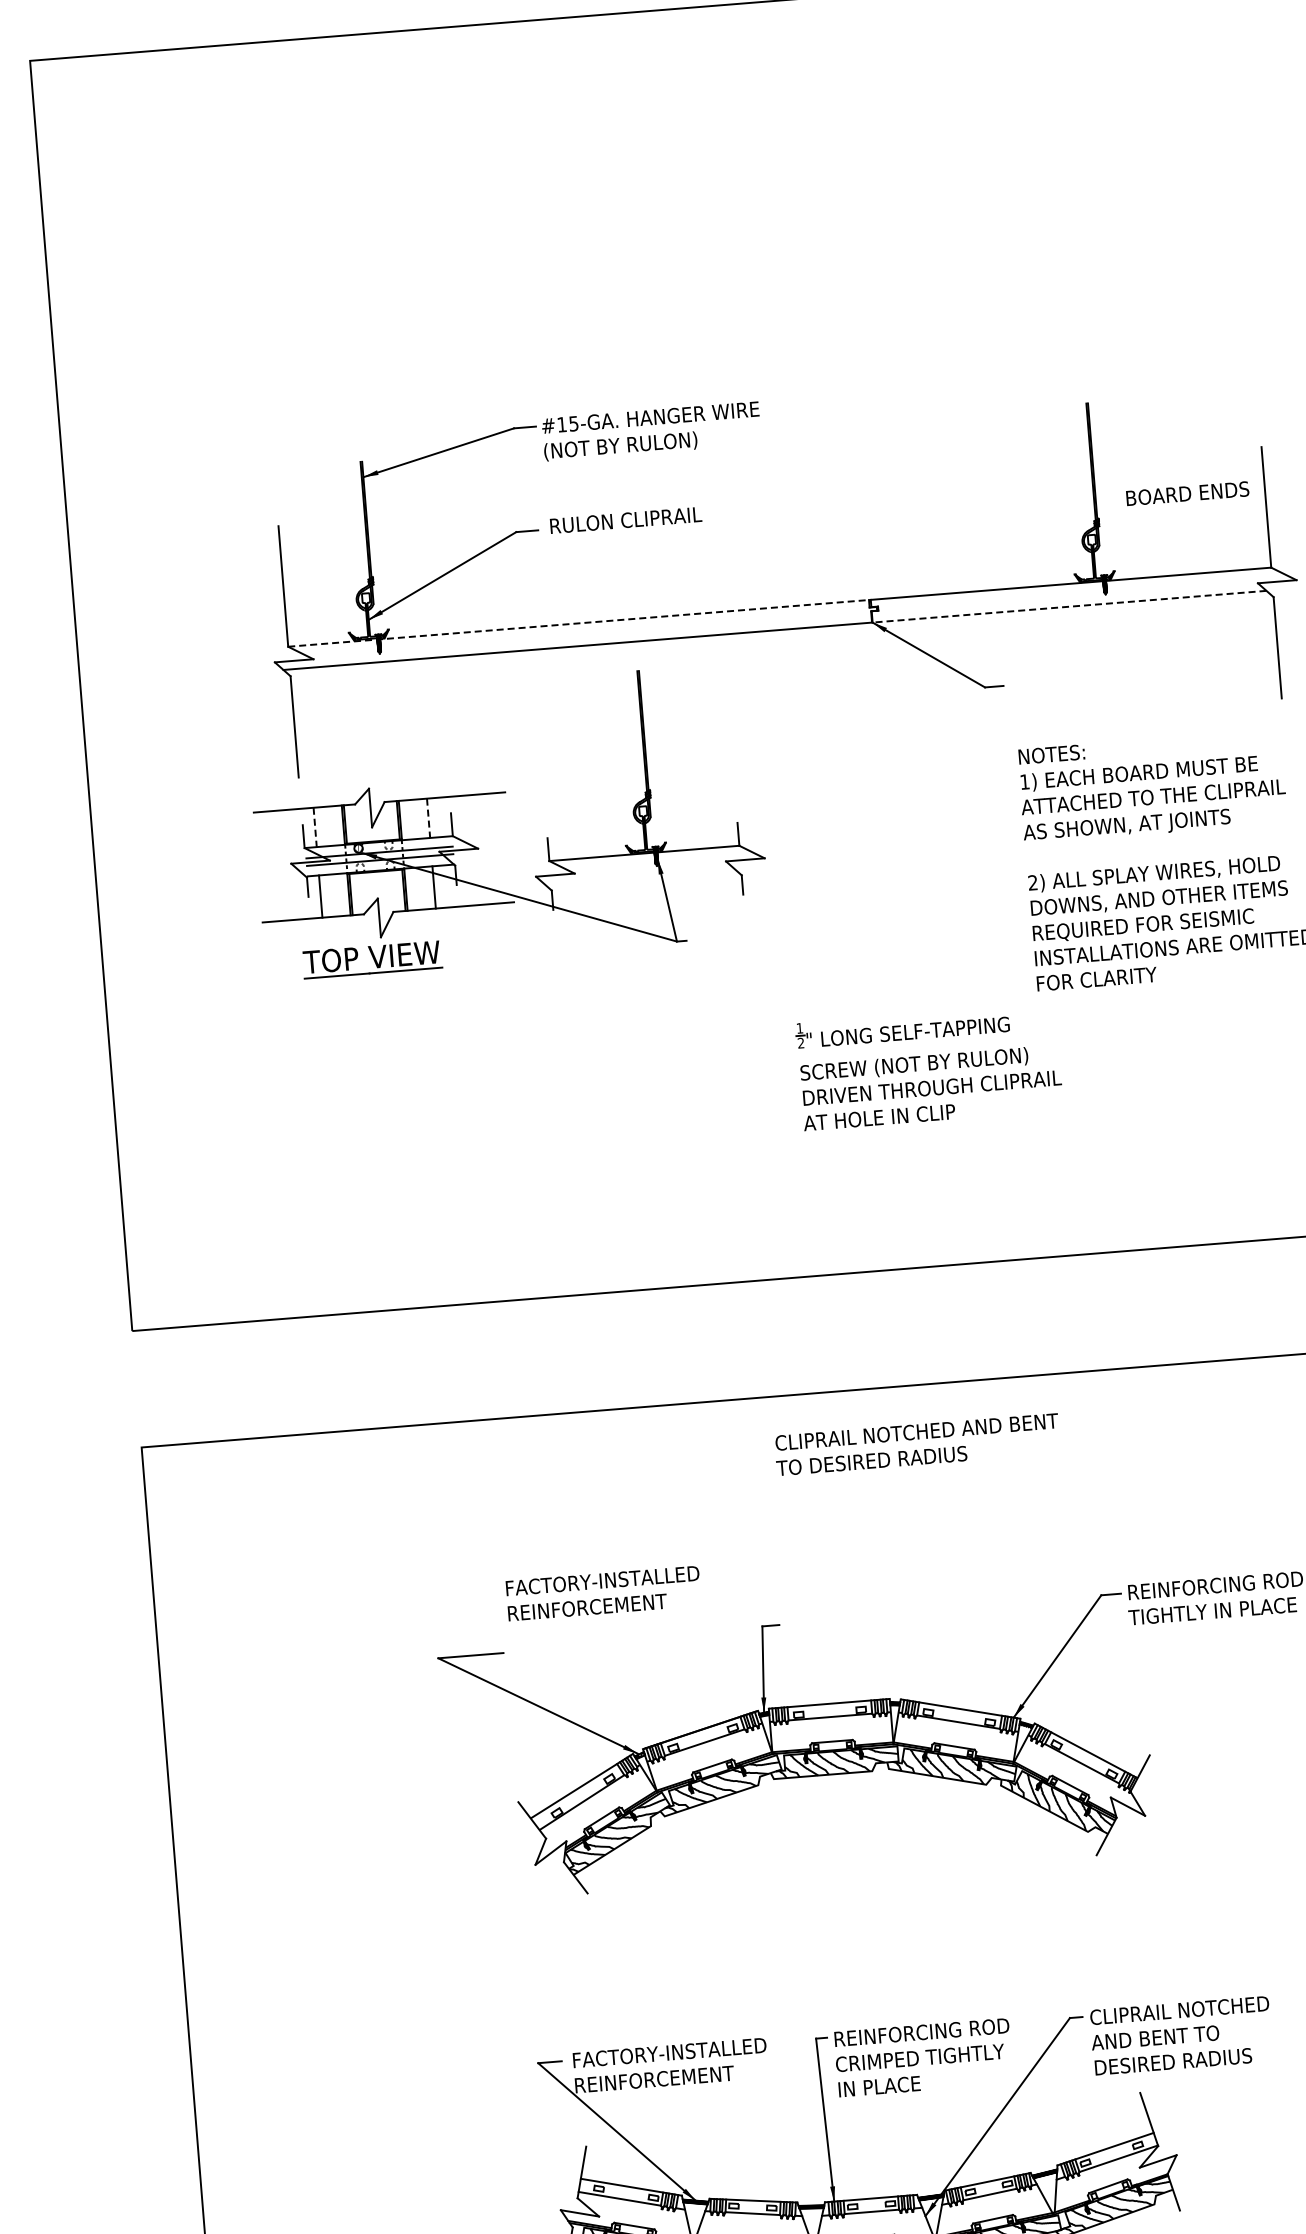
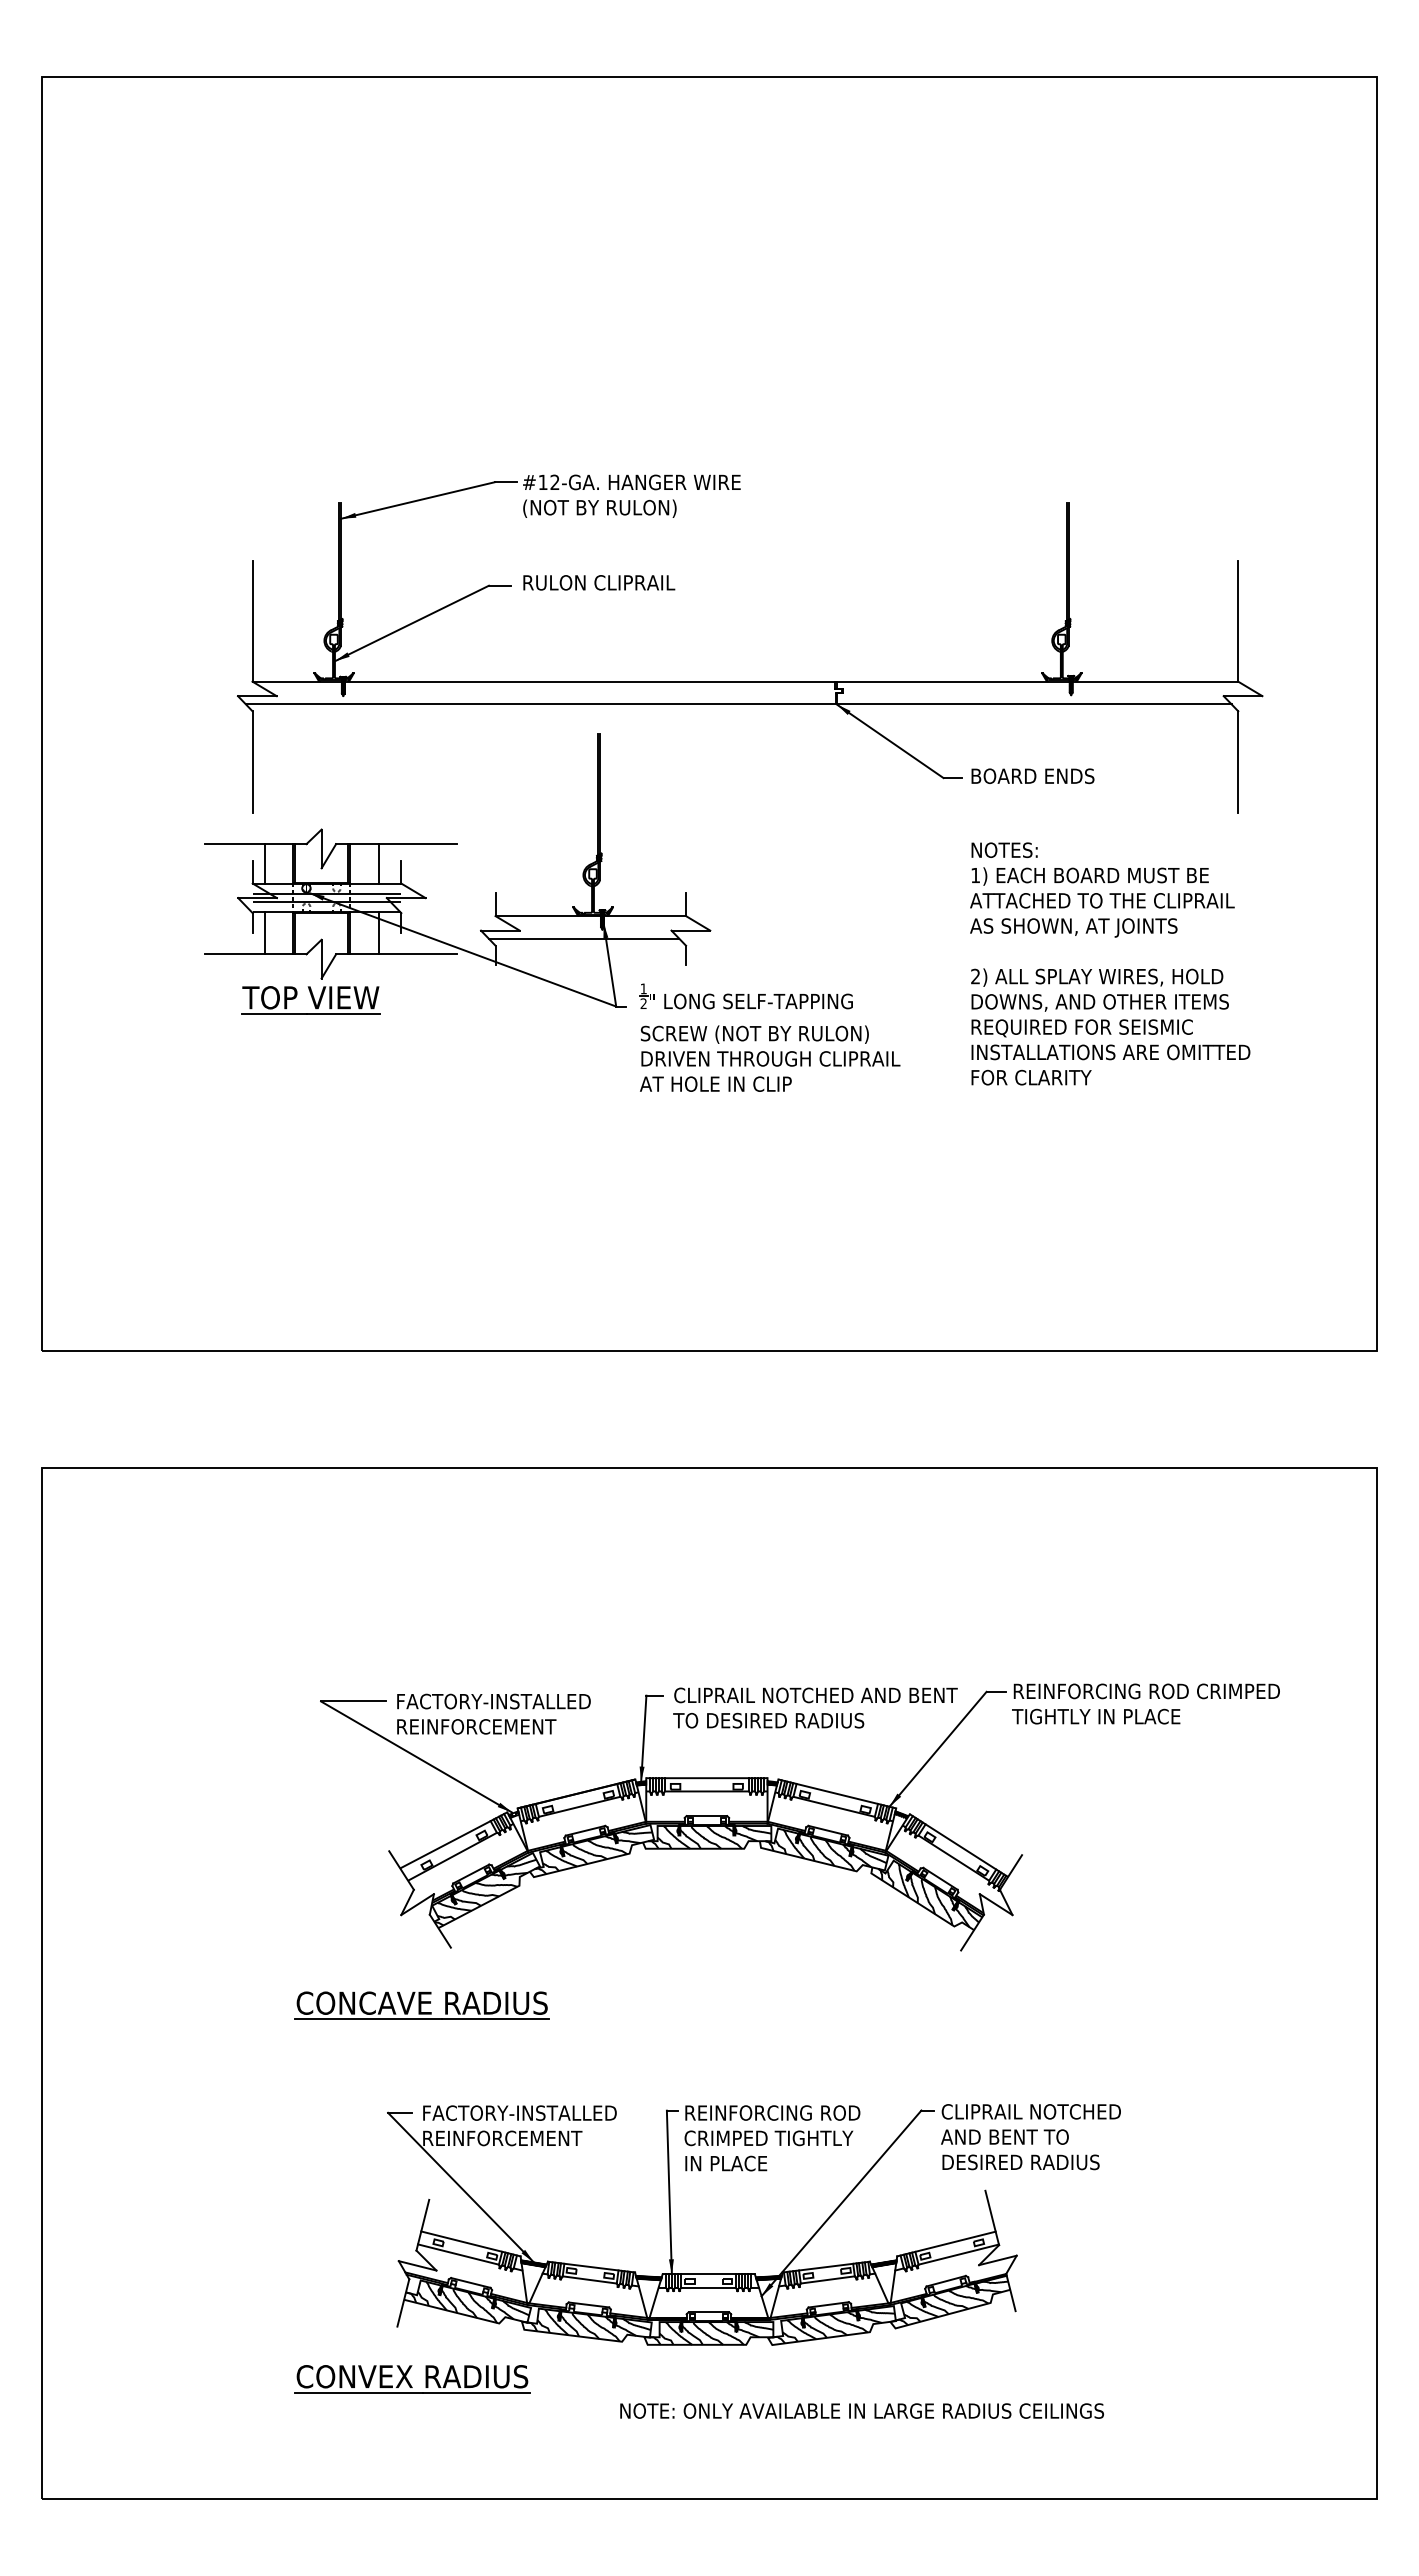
text: (573, 423) -> (554, 482), #15-GA. -> #12-GA.
text: (1187, 493) -> (1032, 776), moved
line: (1068, 606) -> (1033, 704), dashed -> solid
line: (579, 623) -> (544, 681), dashed -> solid
line: (428, 817) -> (378, 863), dashed -> solid
line: (314, 827) -> (264, 863), dashed -> solid
line: (638, 876) -> (583, 938), added
part: (929, 1066) -> (769, 1037), moved
text: (917, 1444) -> (815, 1707), moved
text: (603, 1592) -> (493, 1713), moved
part: (562, 1953) -> (421, 2005), added

